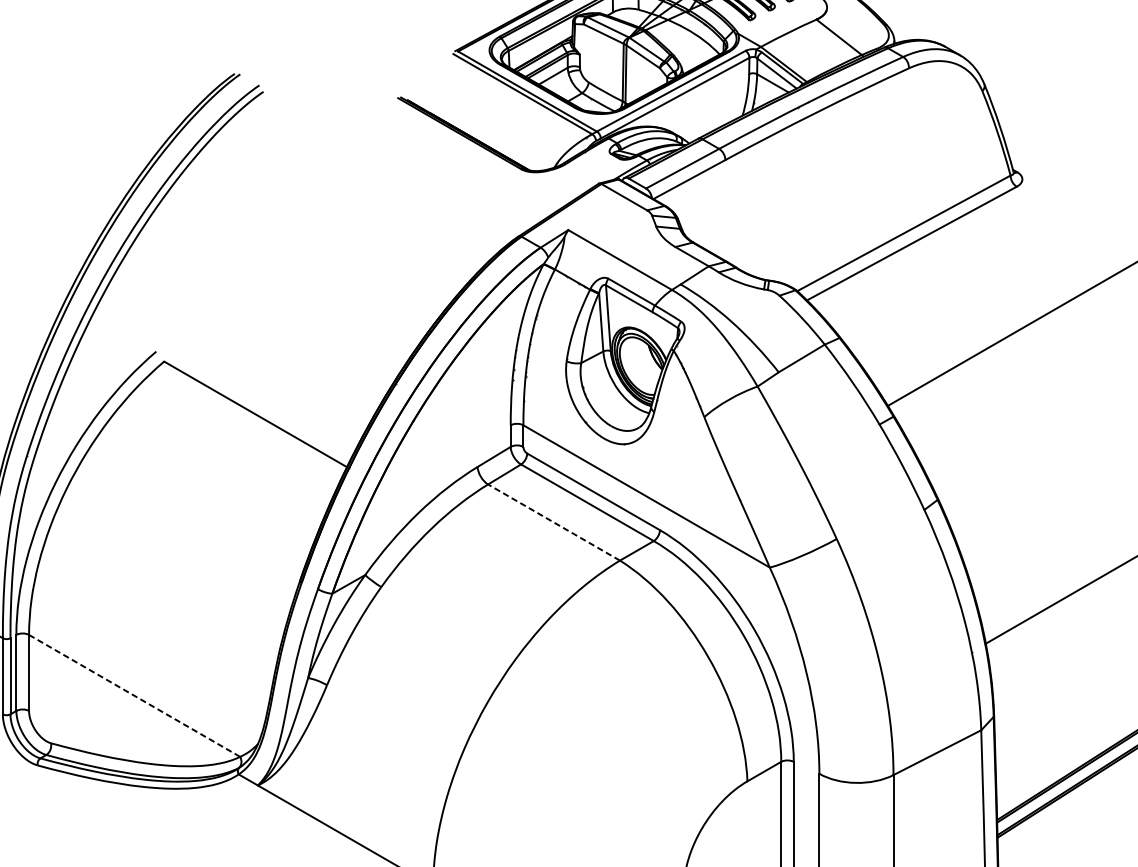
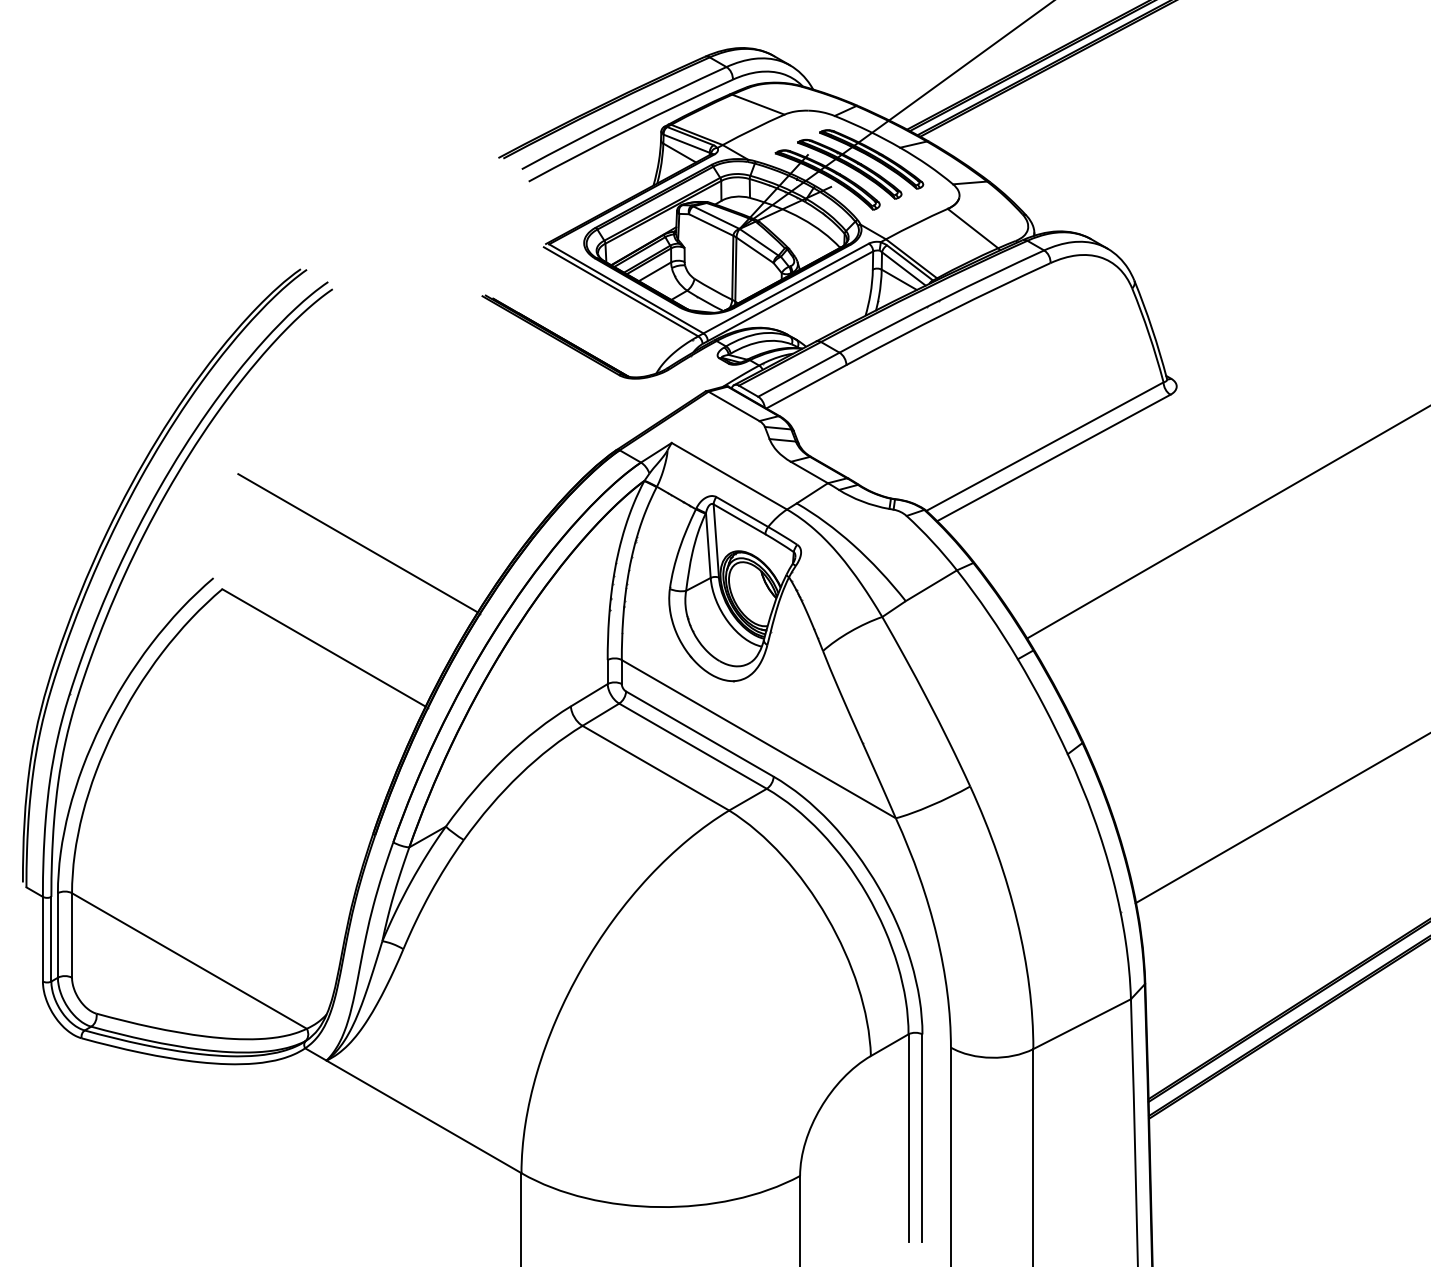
line: (285, 320) -> (357, 543), added
line: (553, 522) -> (655, 768), dashed -> solid
line: (134, 696) -> (189, 961), dashed -> solid

